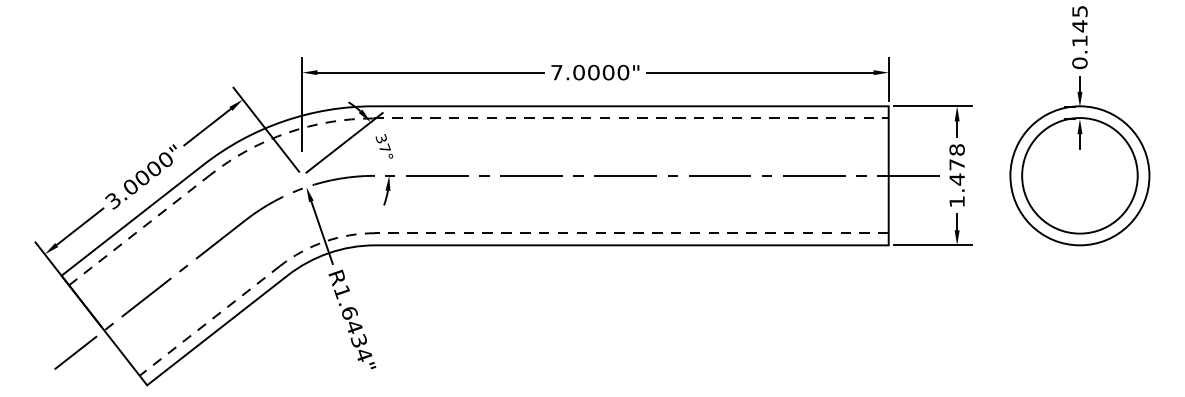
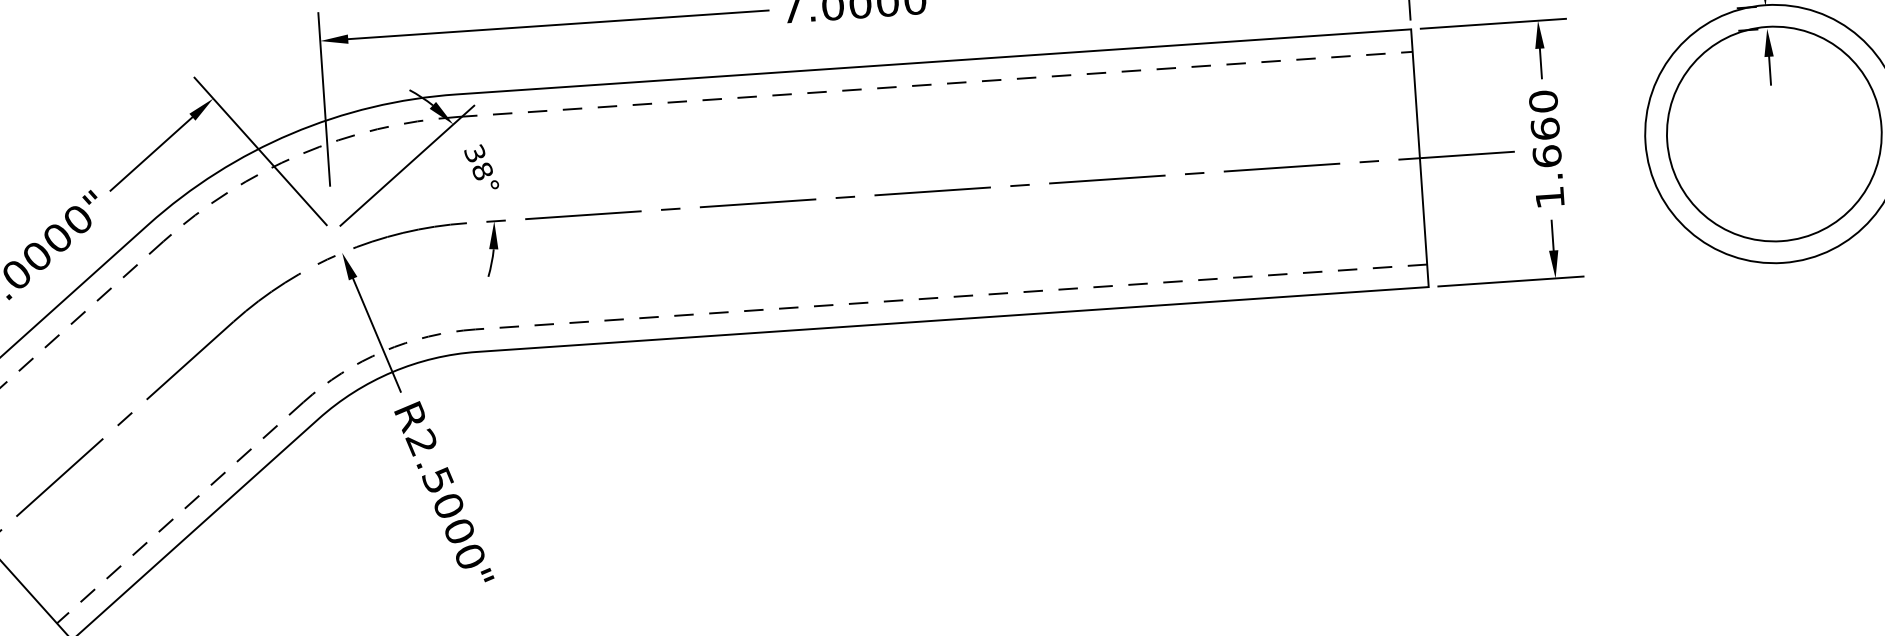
text: (384, 148) -> (482, 171), 37° -> 38°
text: (956, 164) -> (1544, 128), 1.478 -> 1.660
text: (352, 322) -> (444, 497), R1.6434" -> R2.5000"

